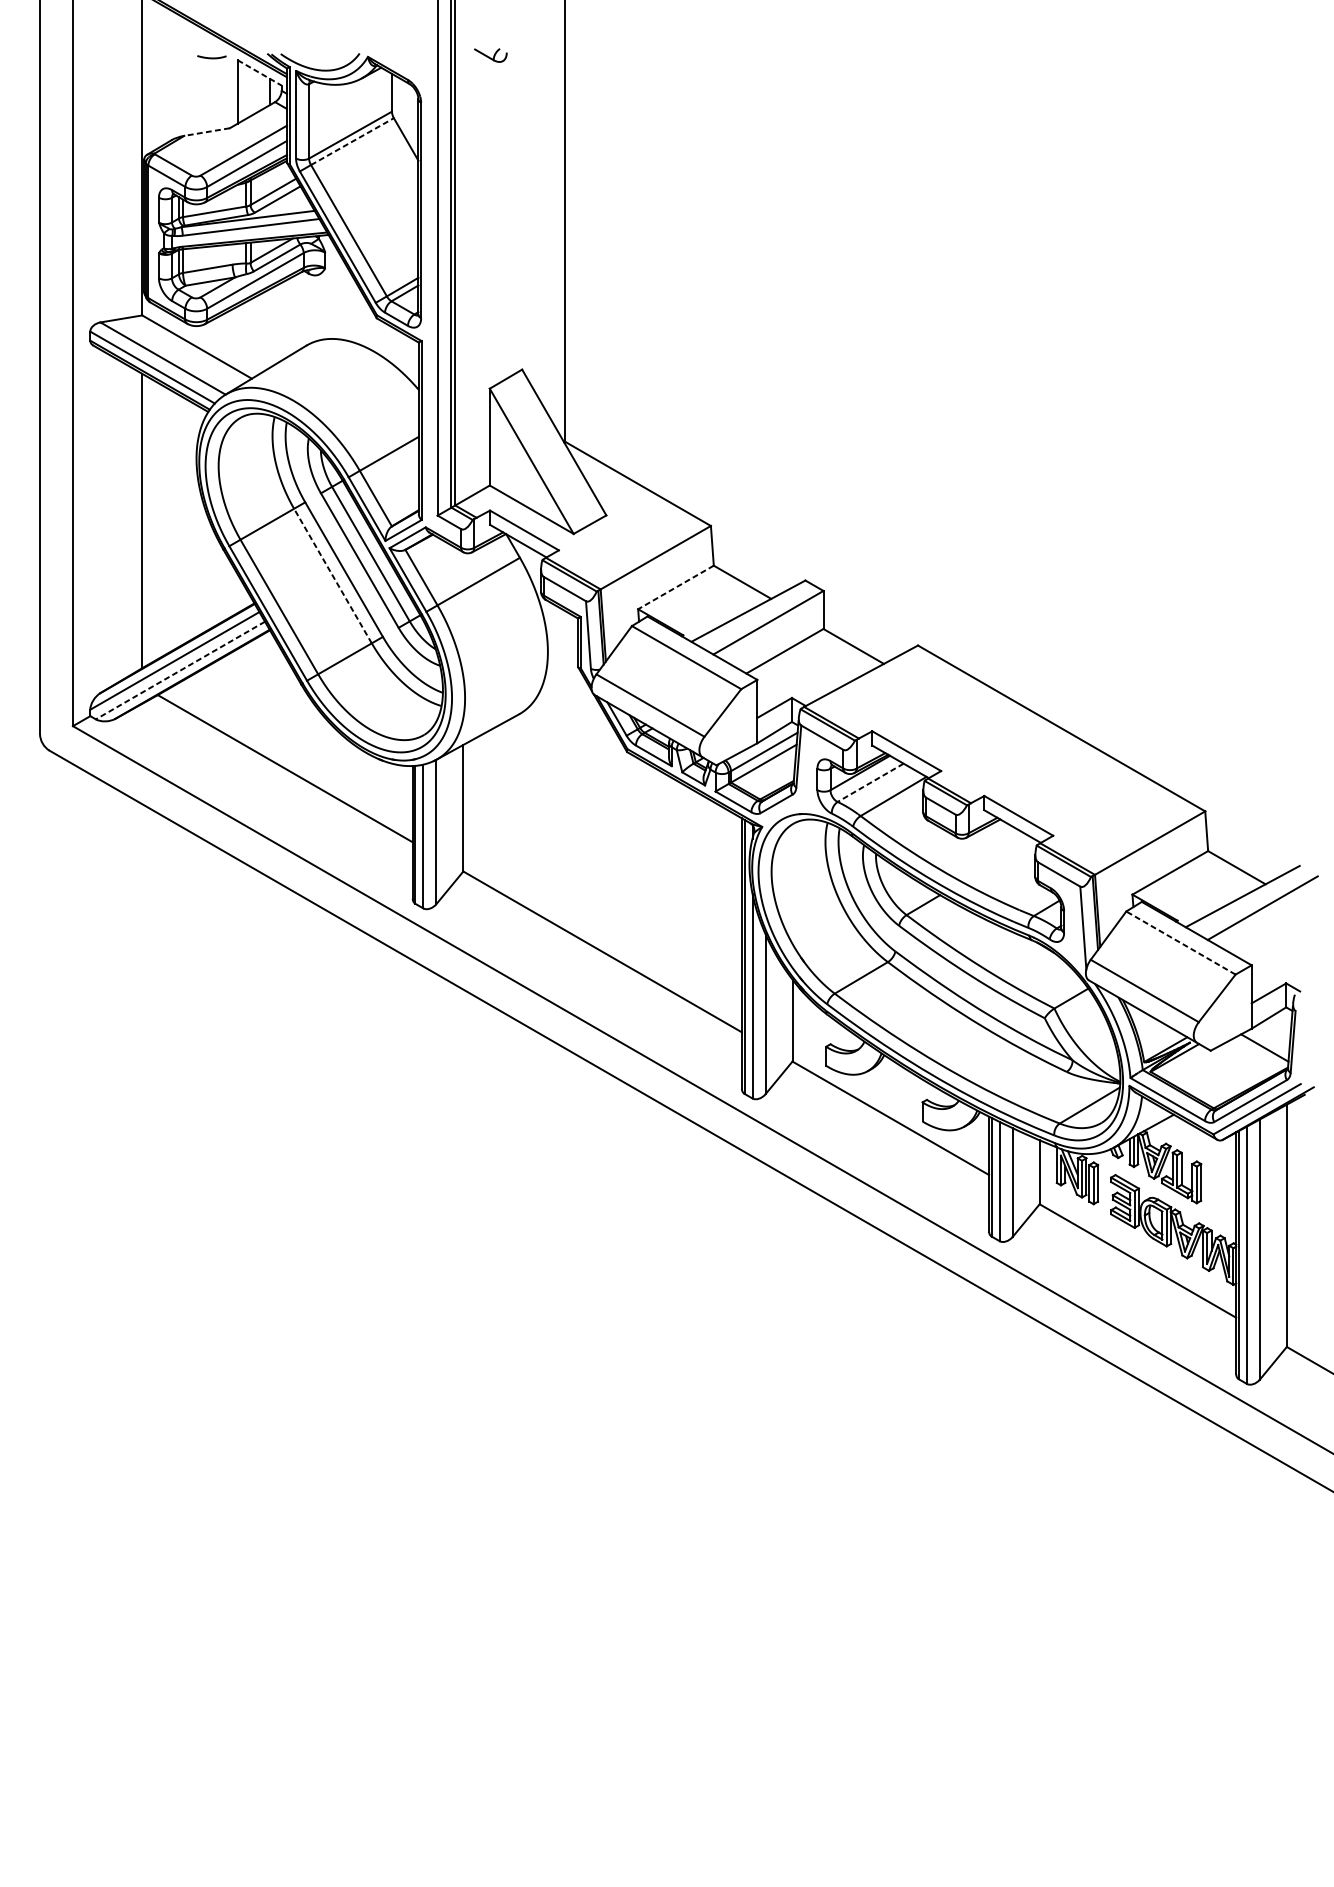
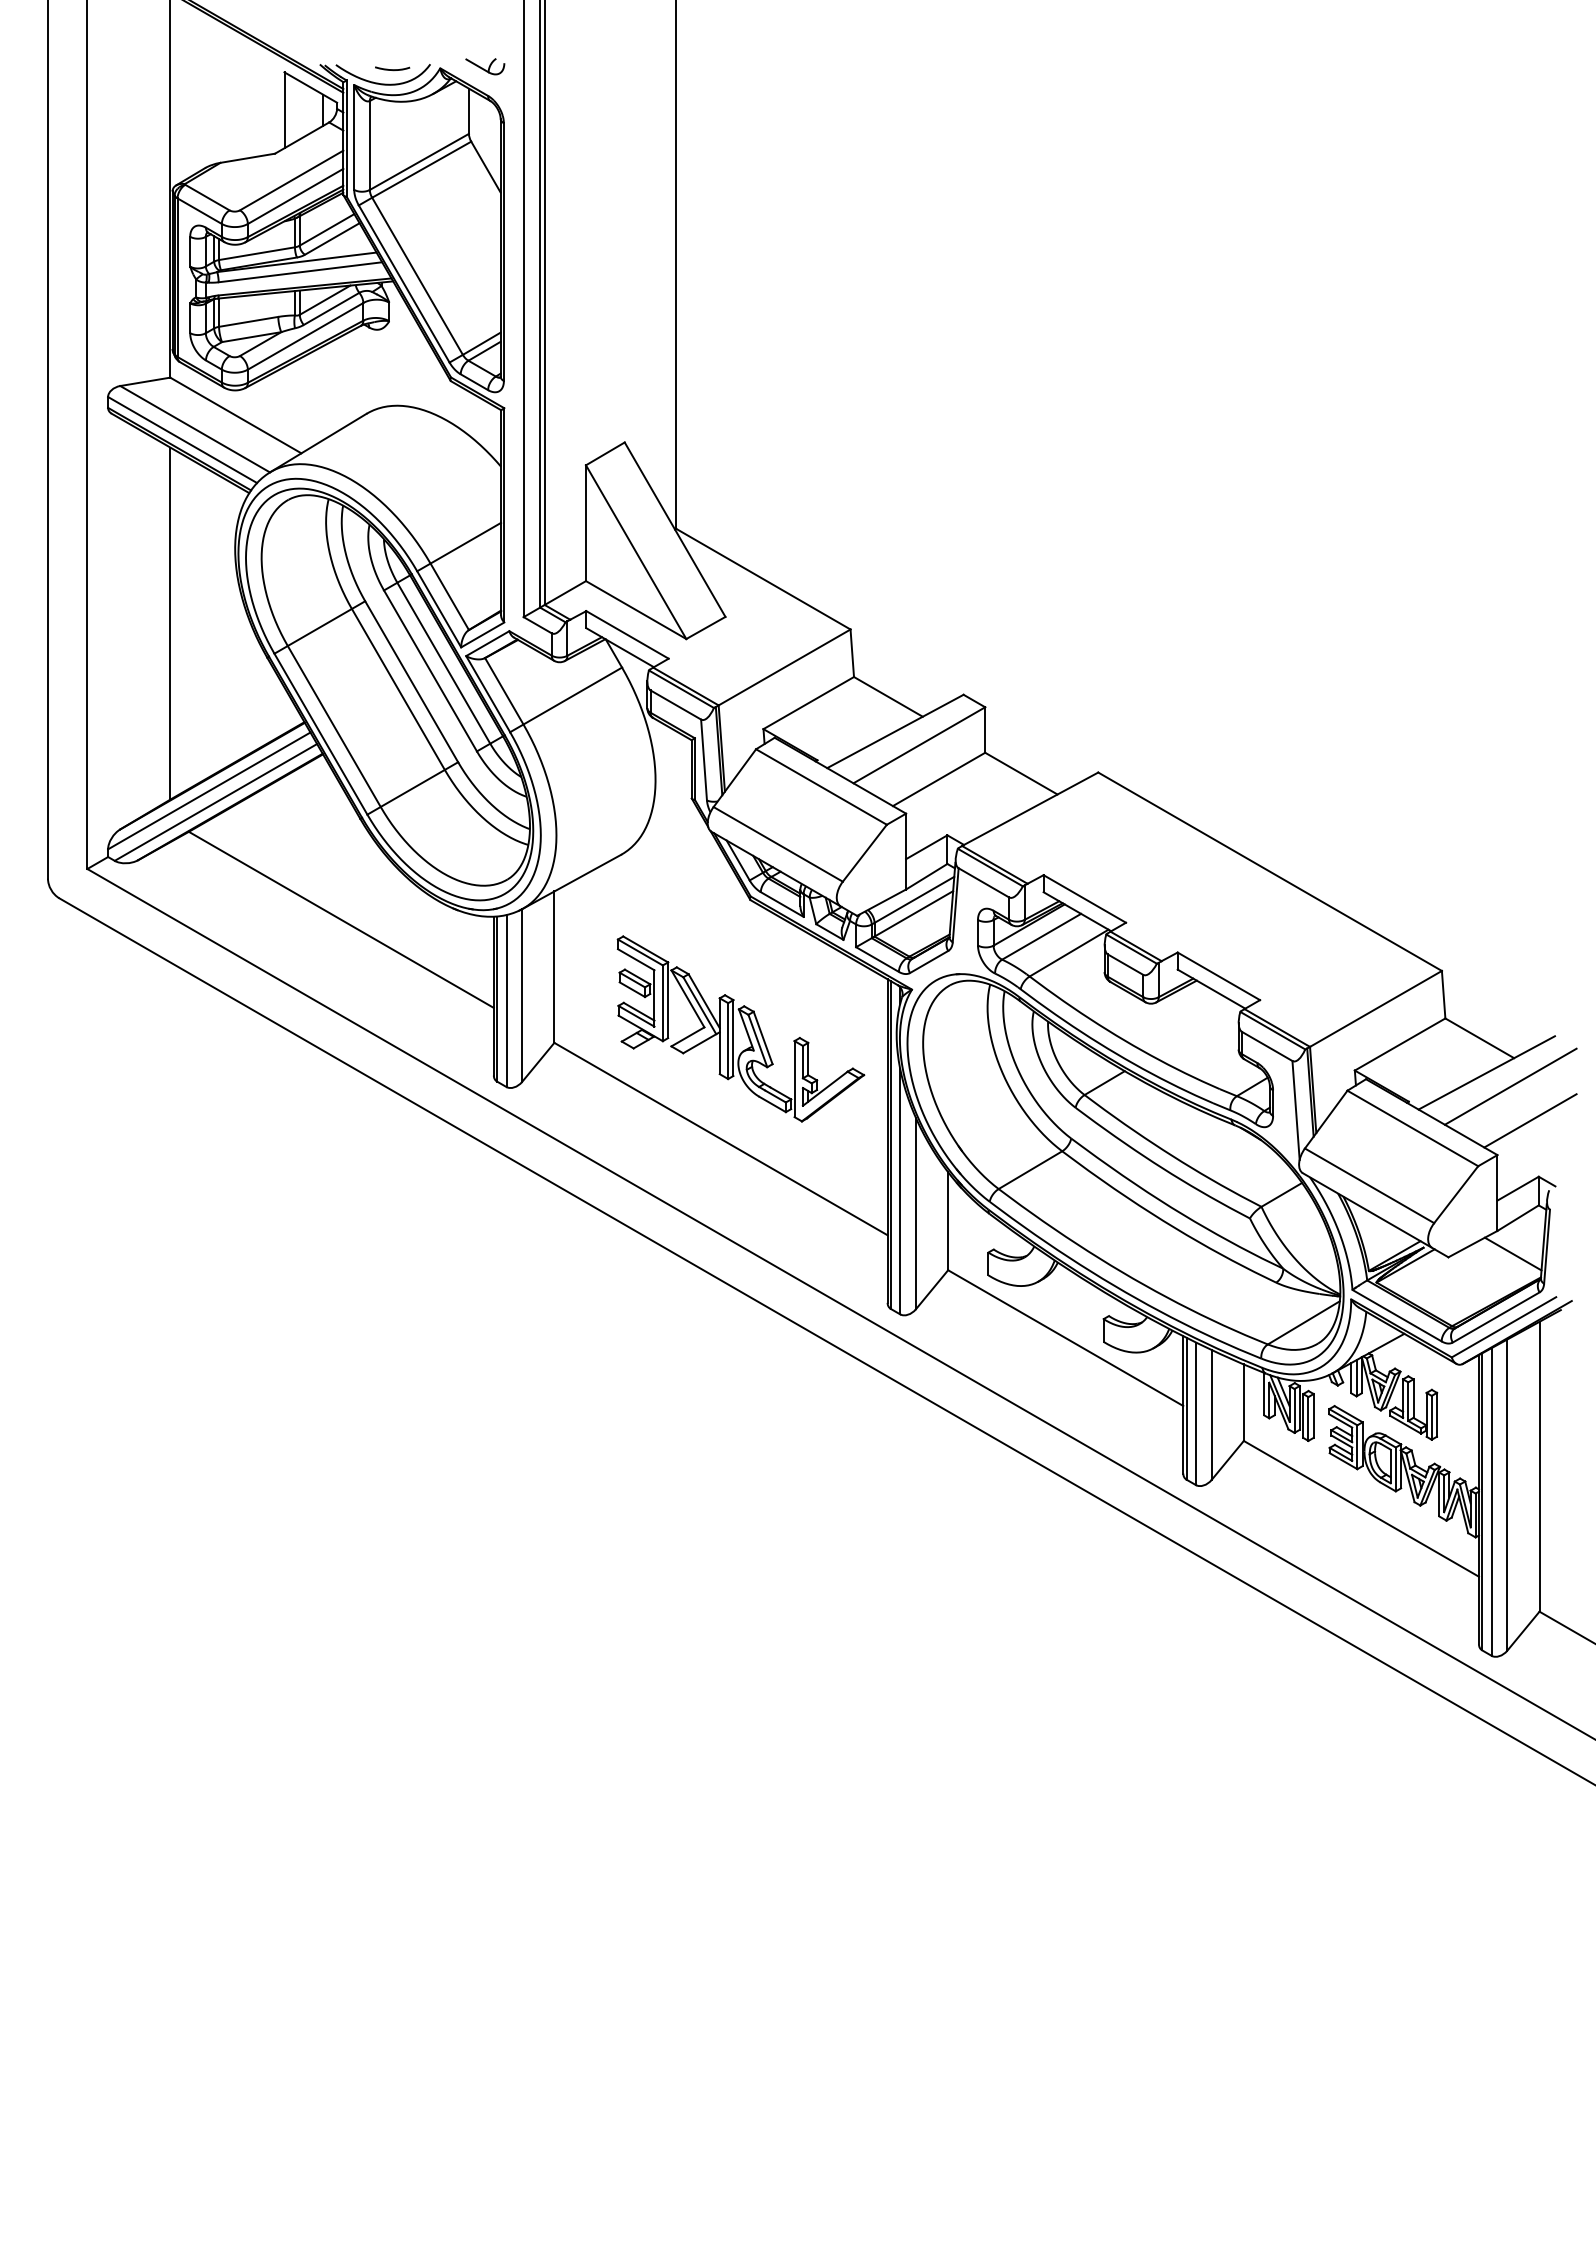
part: (491, 55) -> (485, 66), moved
curve: (211, 57) -> (392, 69), moved
line: (260, 72) -> (311, 87), dashed -> solid
line: (206, 132) -> (247, 158), dashed -> solid
line: (352, 141) -> (421, 169), dashed -> solid
line: (333, 576) -> (398, 689), dashed -> solid
line: (675, 587) -> (808, 703), dashed -> solid
line: (180, 670) -> (215, 802), dashed -> solid
line: (870, 782) -> (1041, 936), dashed -> solid
part: (618, 859) -> (740, 1028), added
line: (1279, 936) -> (1530, 1120), added
line: (1180, 943) -> (1412, 1128), dashed -> solid

